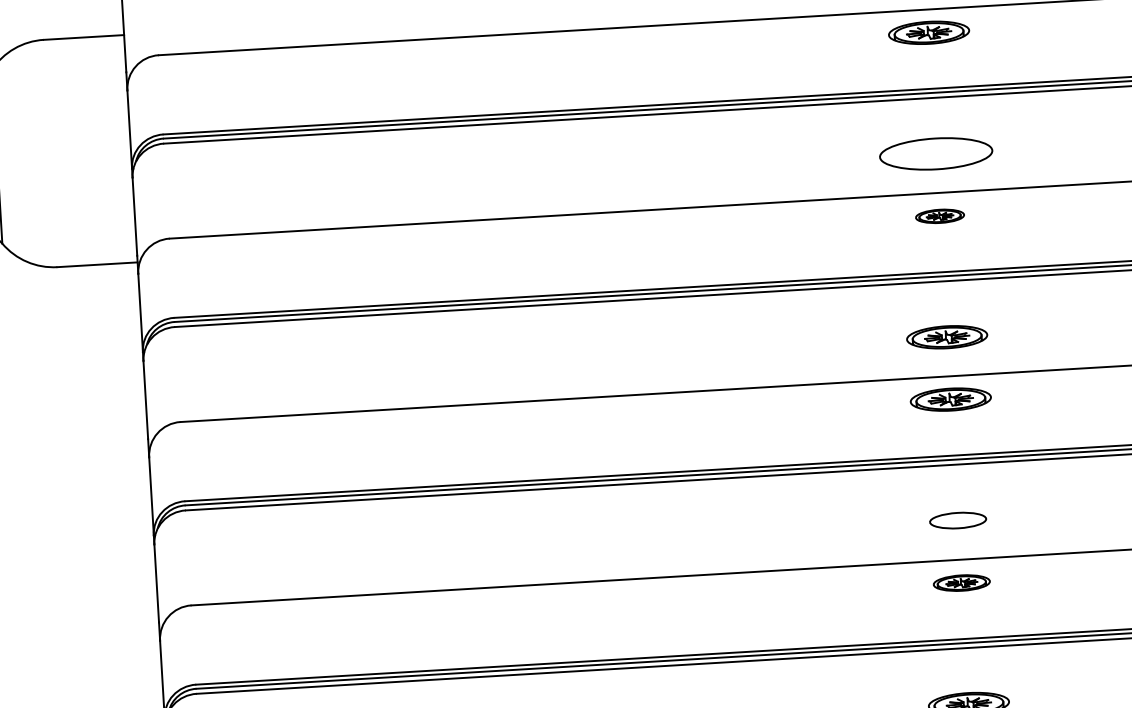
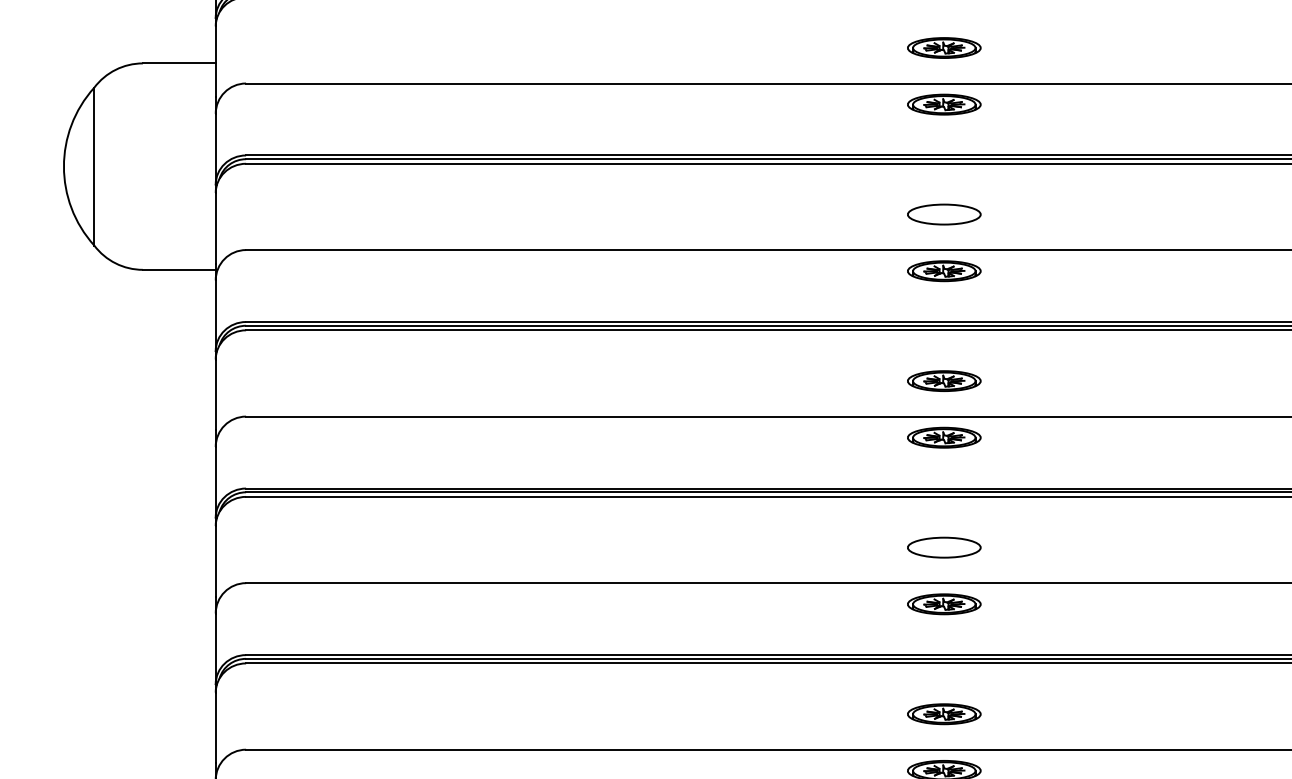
part: (936, 153) -> (944, 214), size x0.71
part: (940, 216) -> (944, 271), size x1.67
part: (958, 520) -> (944, 547), size x1.43
part: (961, 583) -> (944, 604), size x1.43

